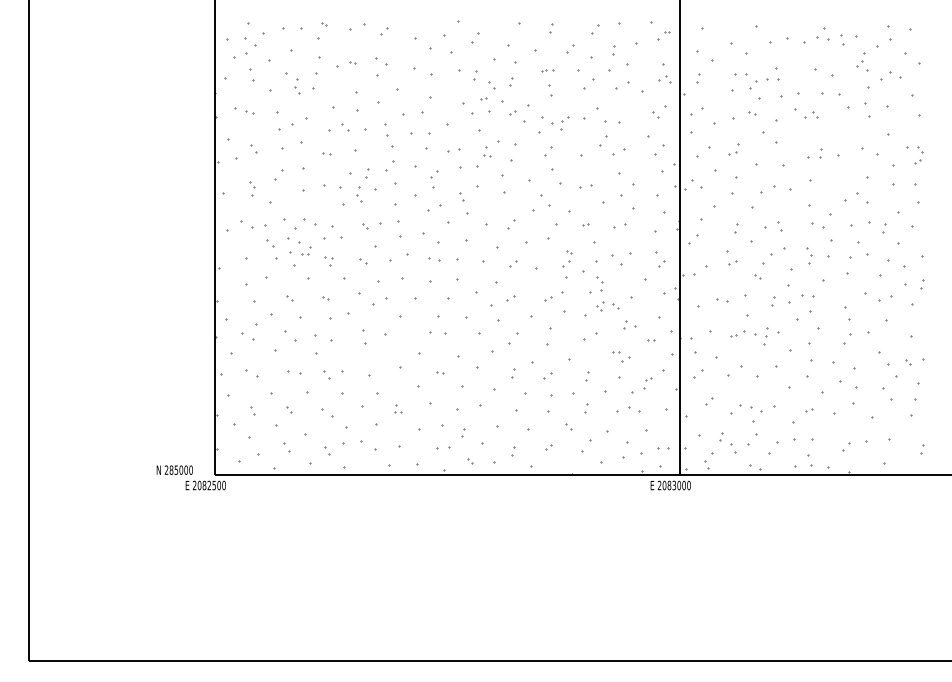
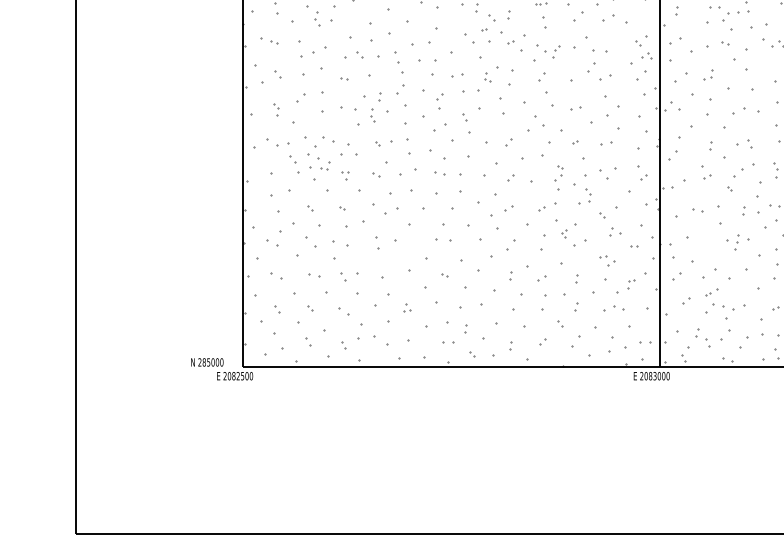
part: (664, 79) -> (646, 56), moved
part: (600, 306) -> (564, 233), moved
part: (737, 333) -> (711, 291), moved

